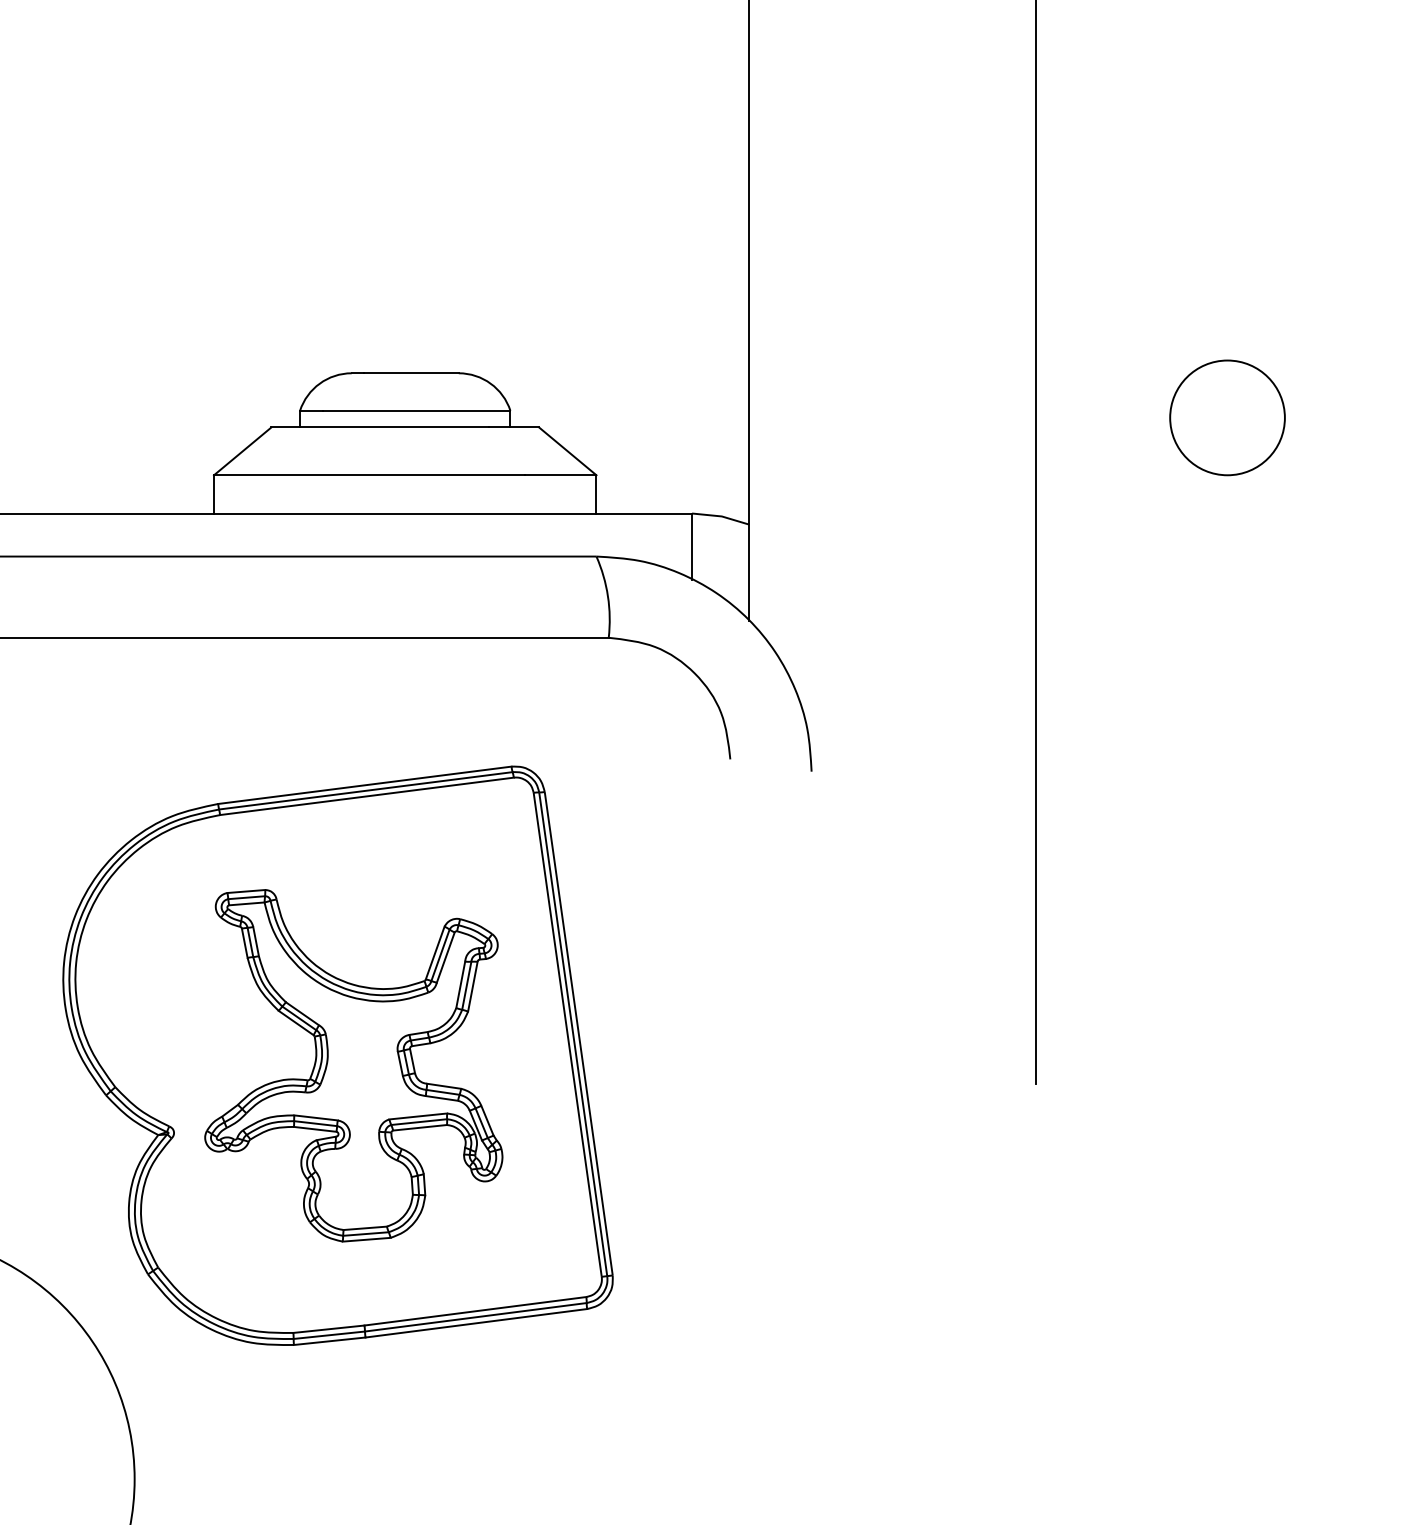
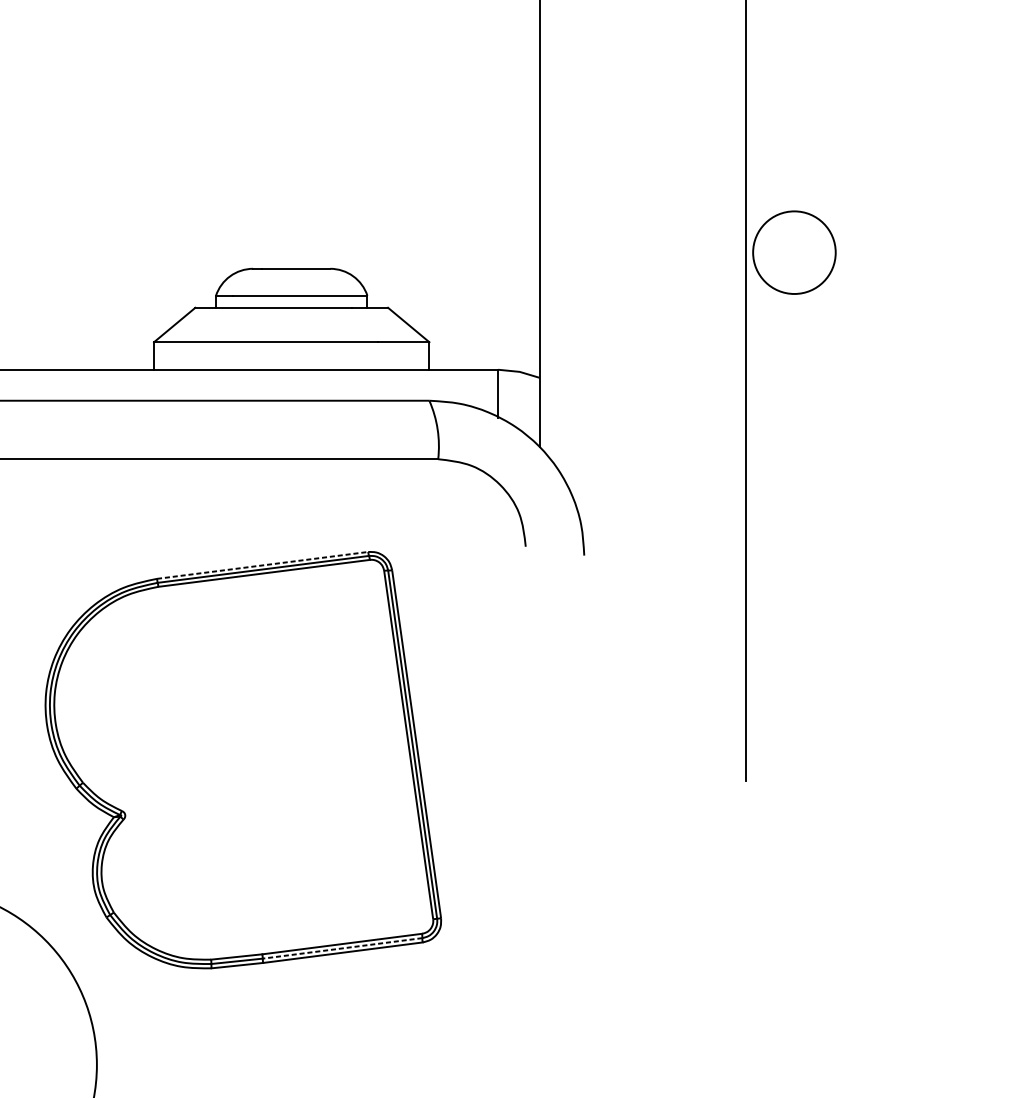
circle: (1227, 417) -> (794, 252), moved
line: (364, 785) -> (262, 565), solid -> dashed
part: (353, 1065) -> (254, 767), removed
line: (475, 1317) -> (342, 948), solid -> dashed

